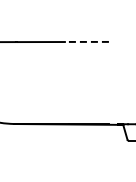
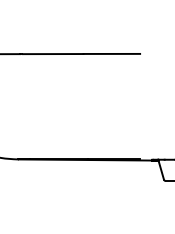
line: (86, 41) -> (111, 53), dashed -> solid

